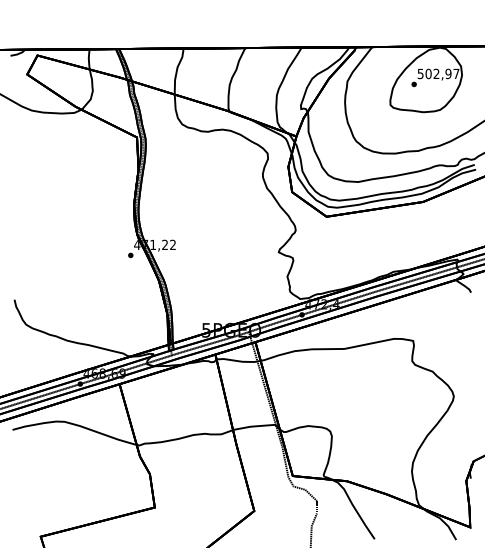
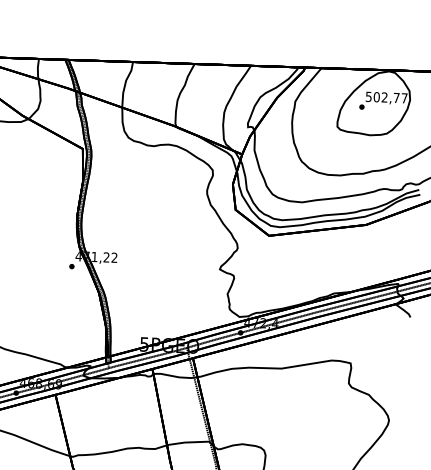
text: (448, 73) -> (396, 97), 502,97 -> 502,77

